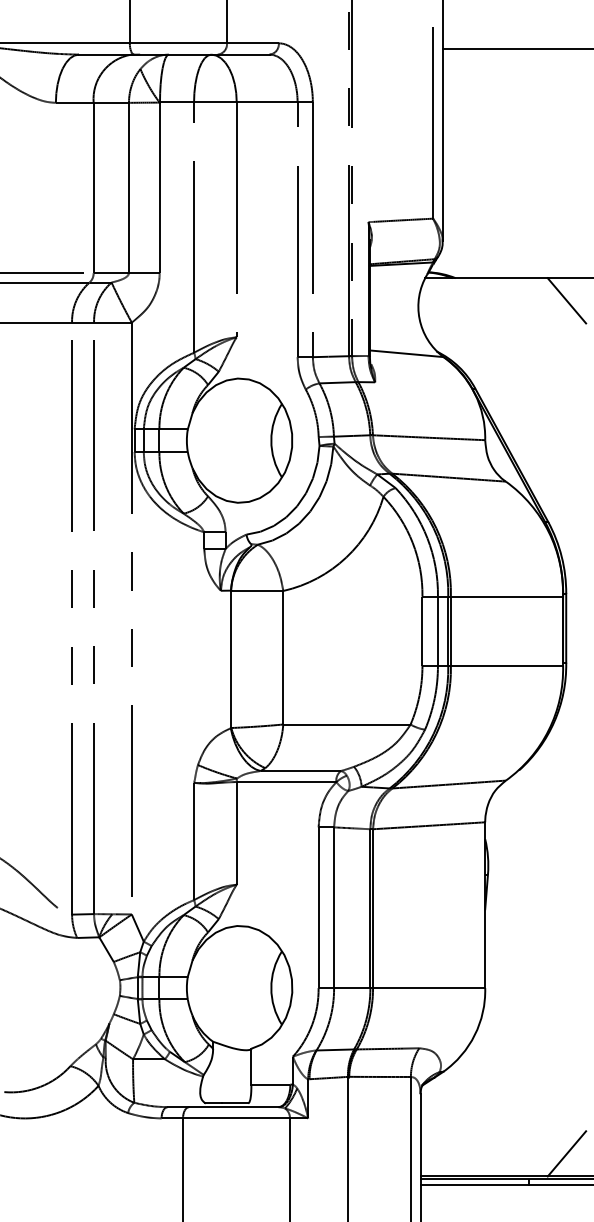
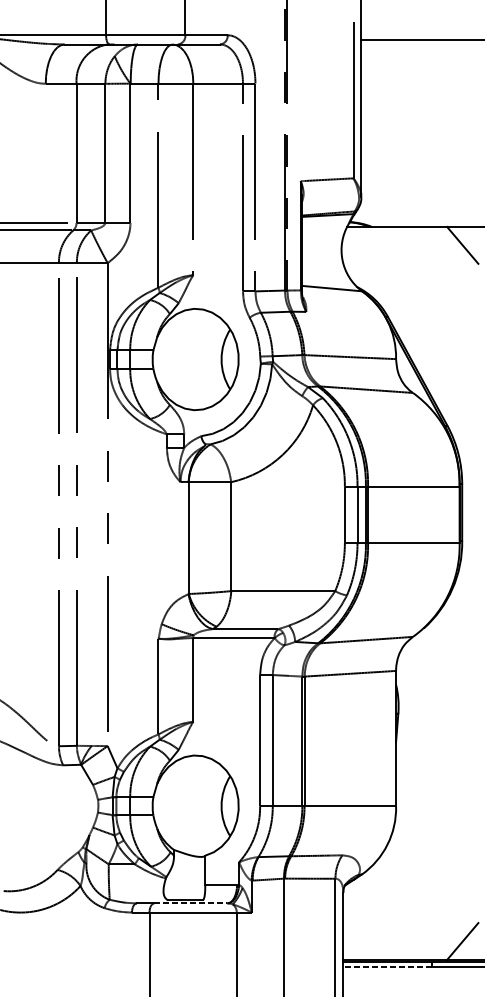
line: (233, 1107) -> (190, 903), solid -> dashed
line: (474, 1185) -> (387, 967), solid -> dashed

